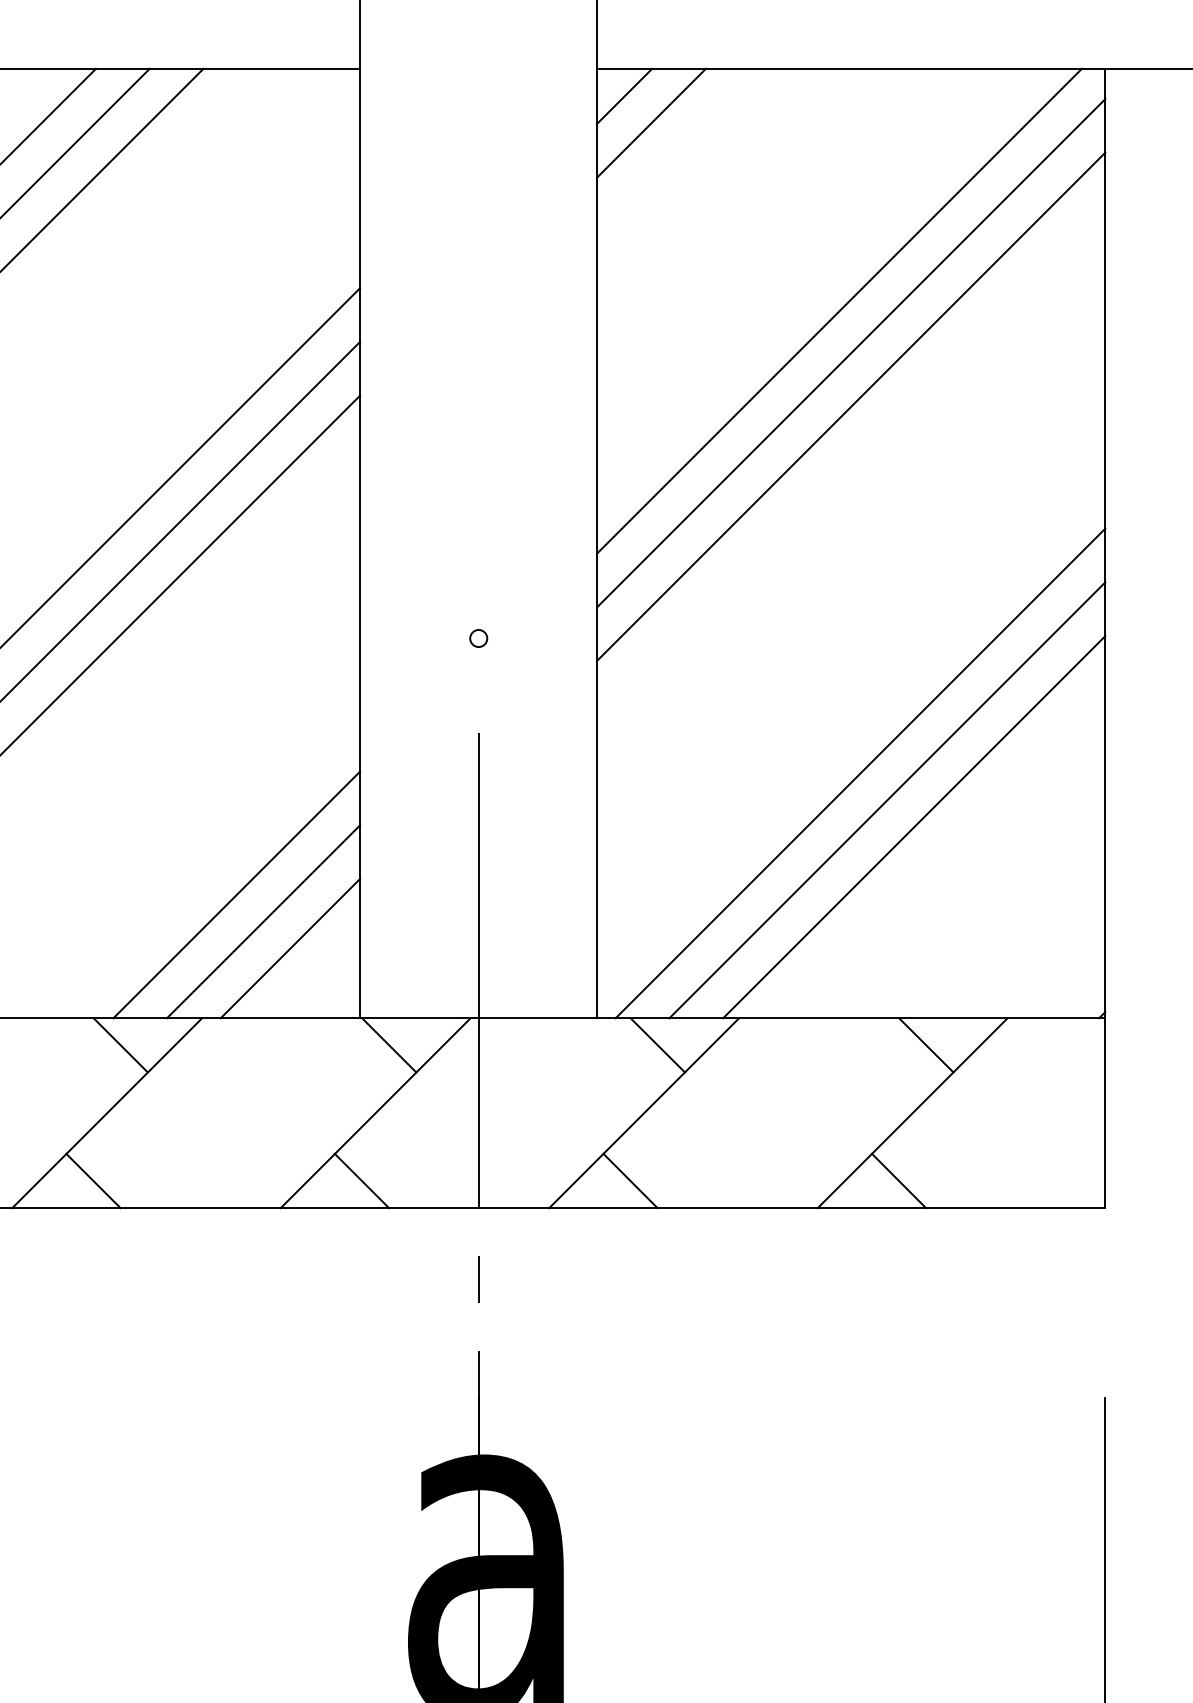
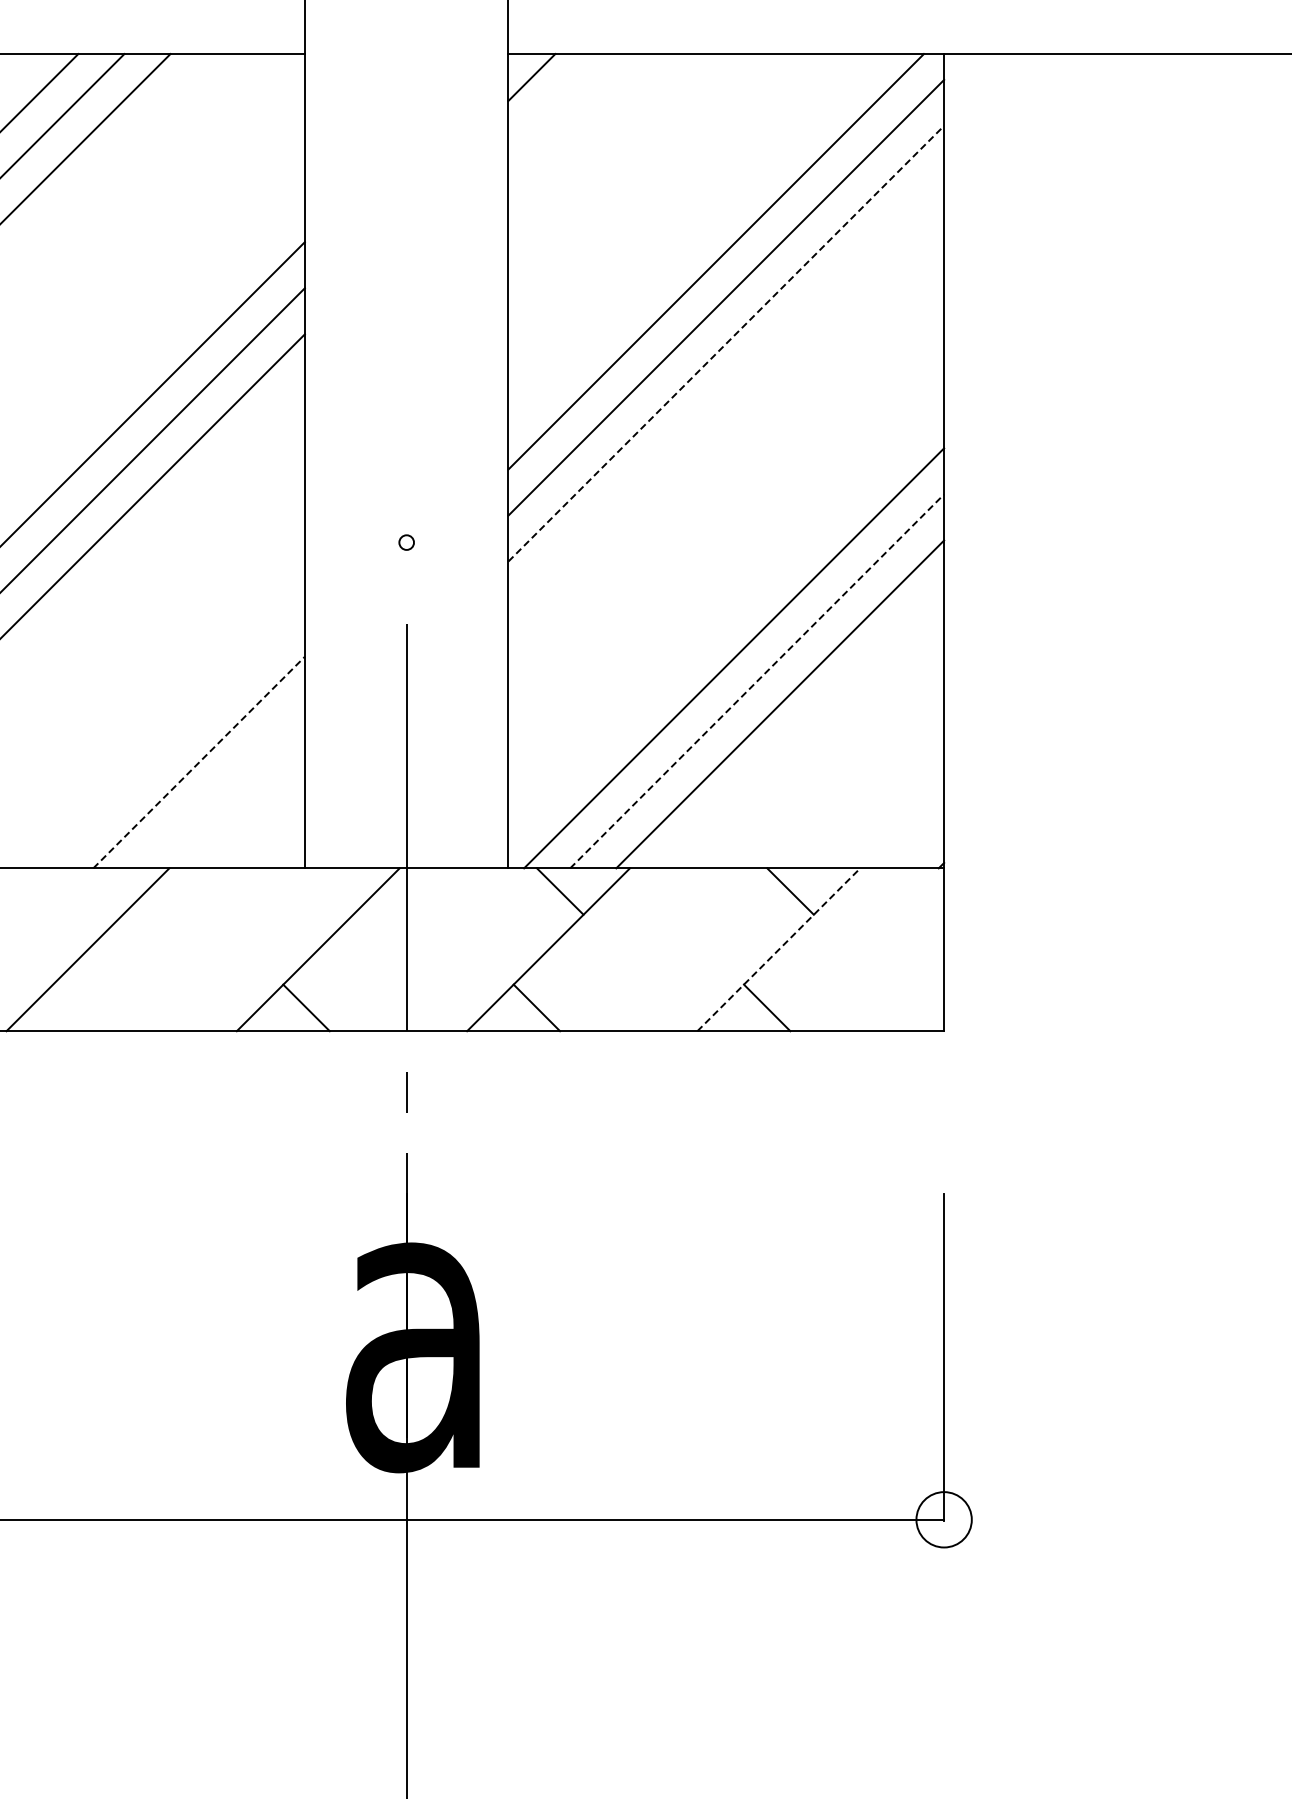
line: (651, 123) -> (554, 100), removed
line: (851, 406) -> (726, 343), solid -> dashed
line: (887, 800) -> (757, 681), solid -> dashed
line: (237, 894) -> (199, 762), solid -> dashed
line: (262, 921) -> (221, 785), removed
line: (289, 948) -> (244, 808), removed
line: (120, 1045) -> (99, 891), removed
line: (388, 1045) -> (329, 891), removed
line: (913, 1112) -> (779, 949), solid -> dashed
line: (92, 1180) -> (75, 1007), removed

